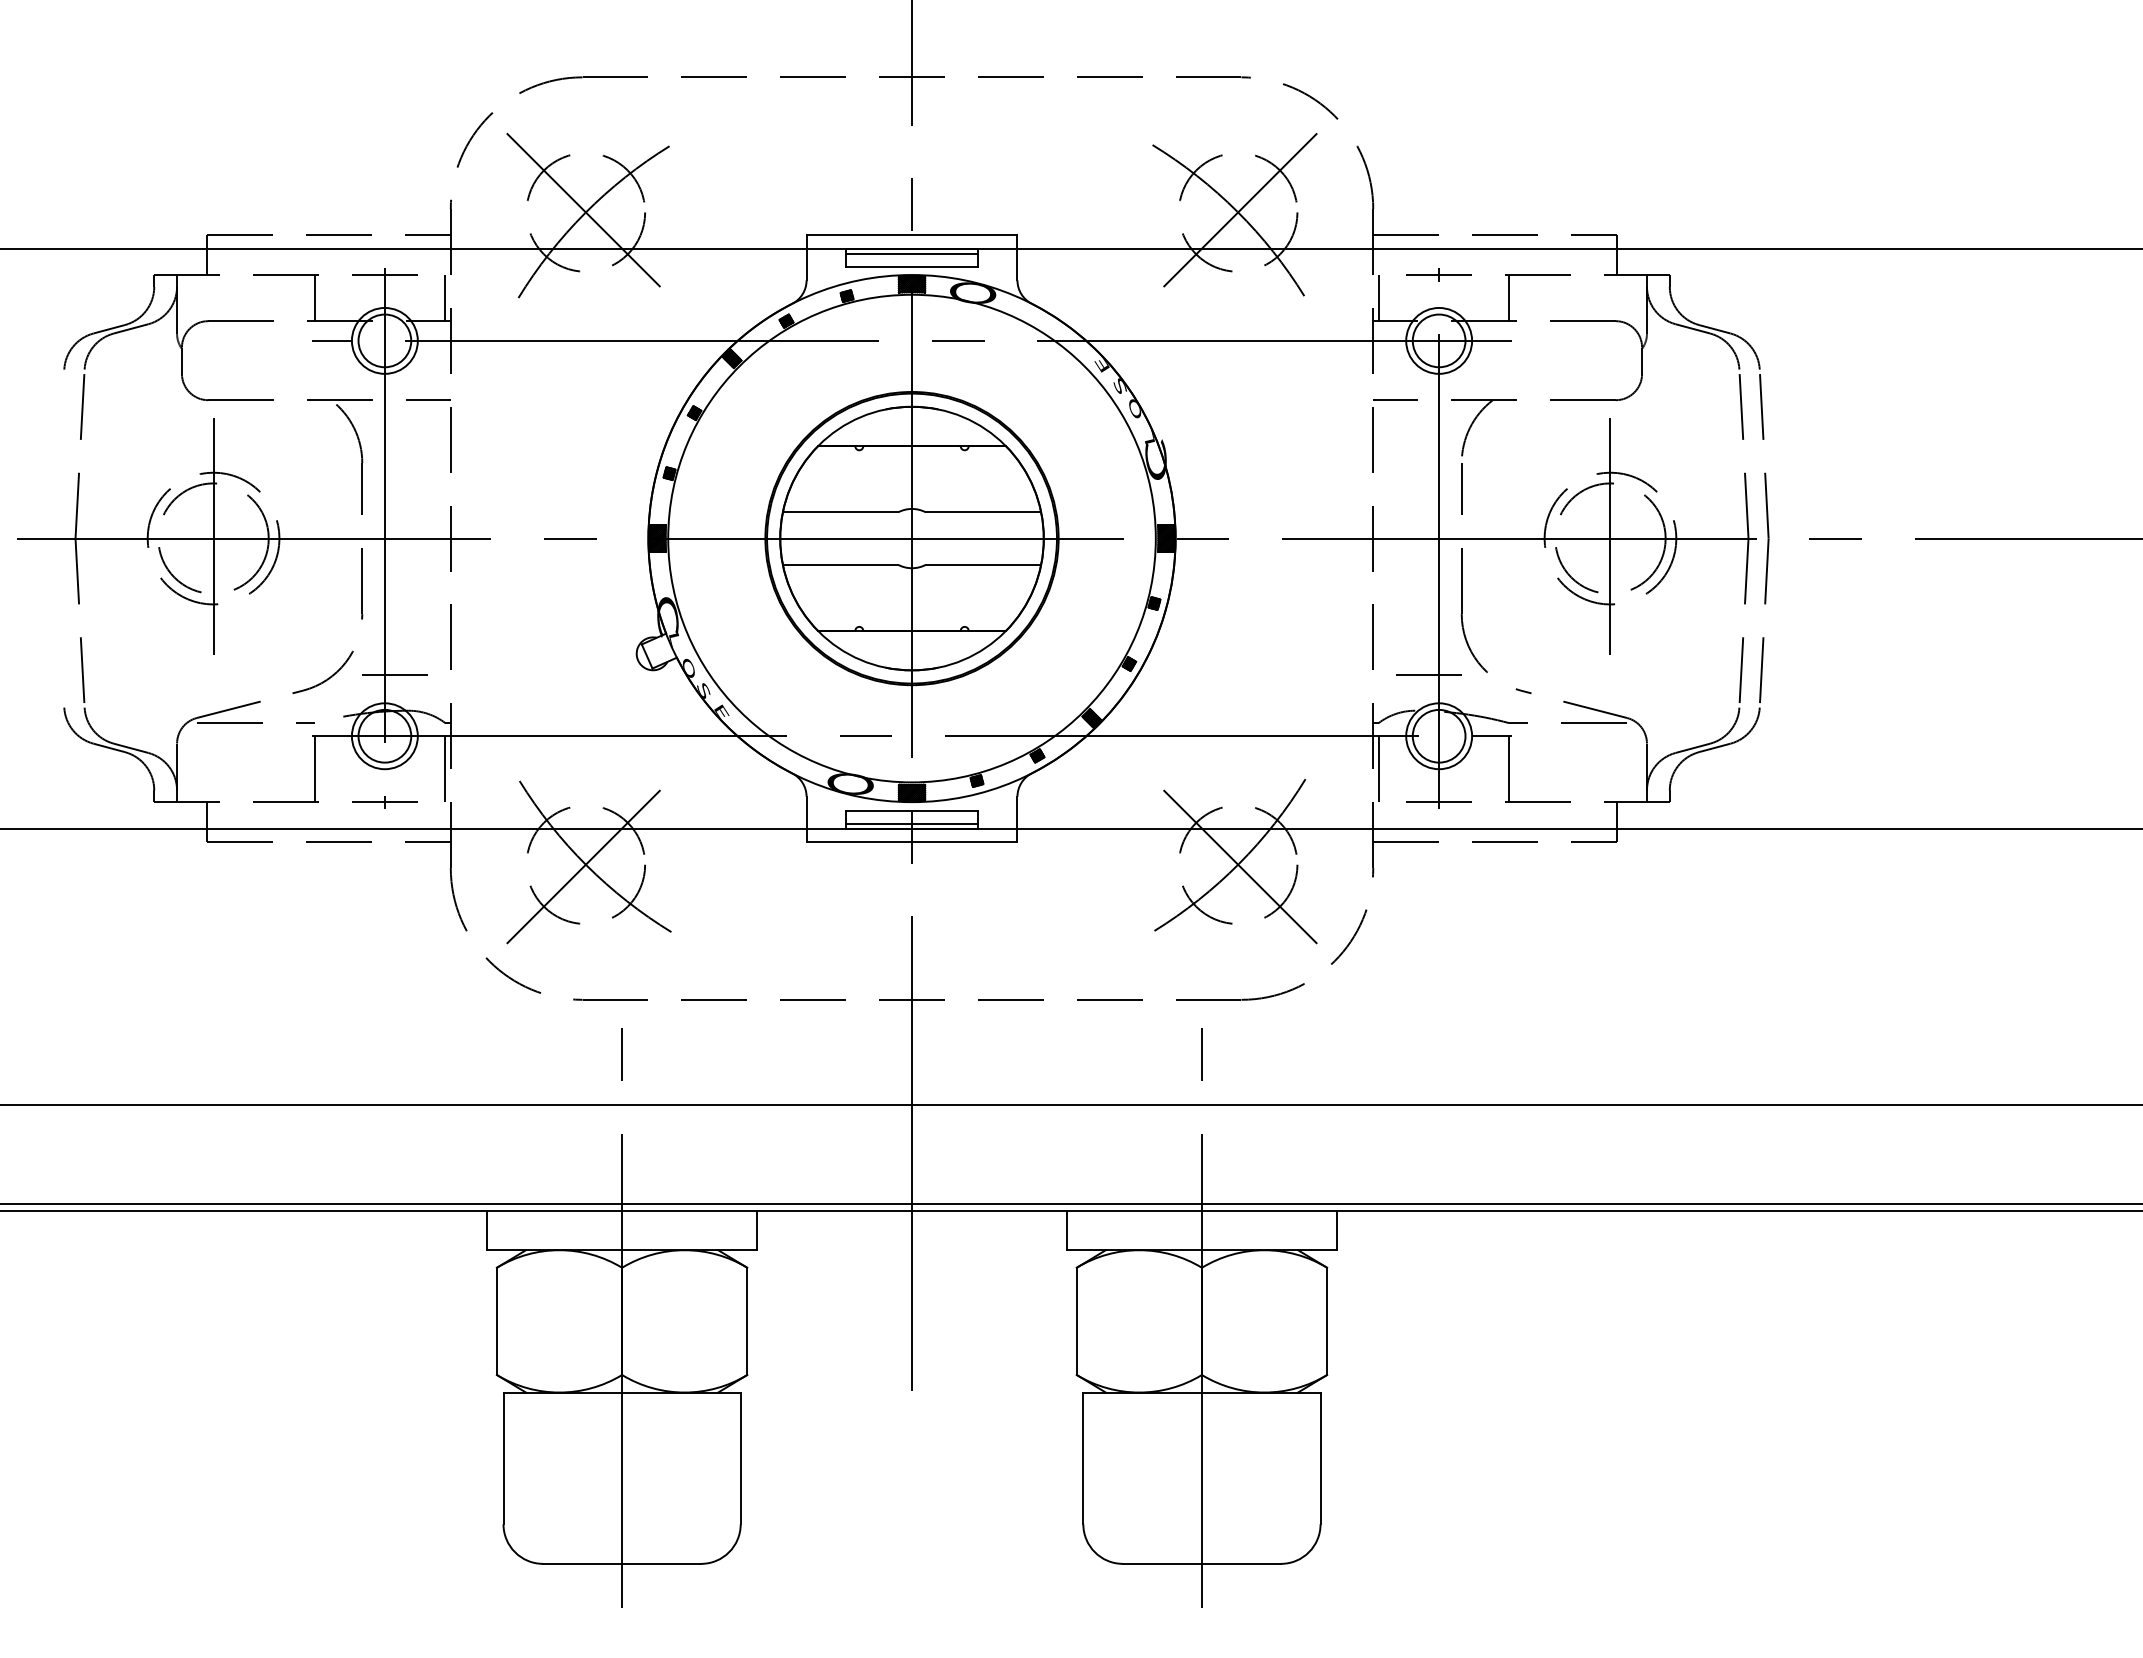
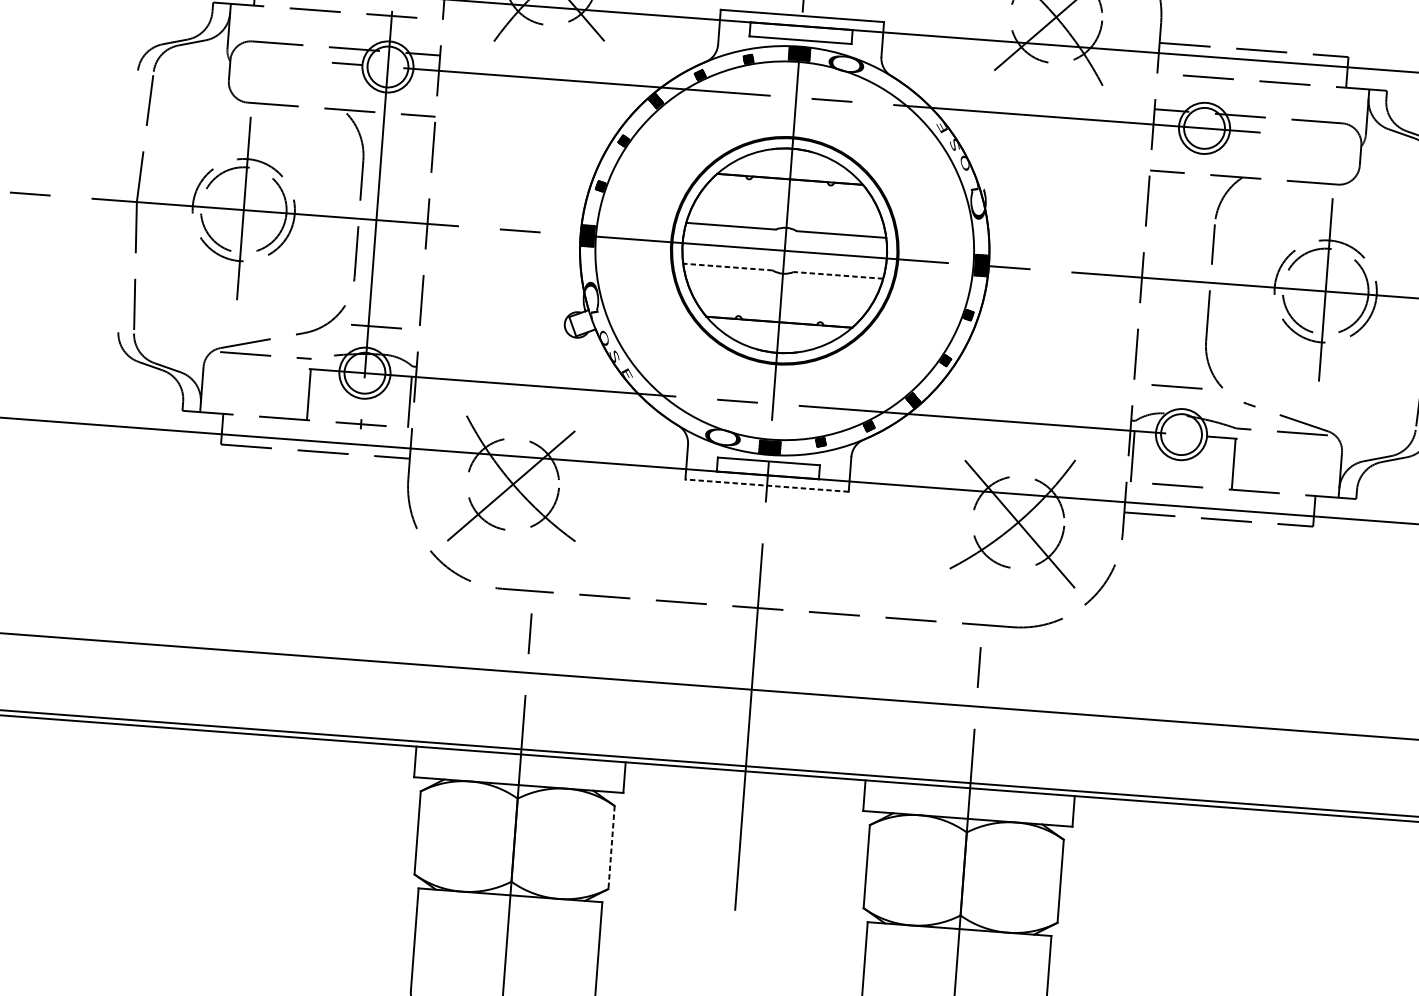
line: (911, 253) -> (800, 29), removed
line: (314, 298) -> (335, 30), removed
line: (445, 298) -> (437, 37), removed
line: (1378, 298) -> (1160, 92), removed
line: (1509, 298) -> (1261, 99), removed
line: (1439, 538) -> (1193, 281), removed
line: (840, 564) -> (727, 266), solid -> dashed
line: (983, 564) -> (838, 275), solid -> dashed
line: (911, 823) -> (767, 471), removed
line: (911, 841) -> (766, 485), solid -> dashed
line: (747, 1321) -> (611, 847), solid -> dashed

